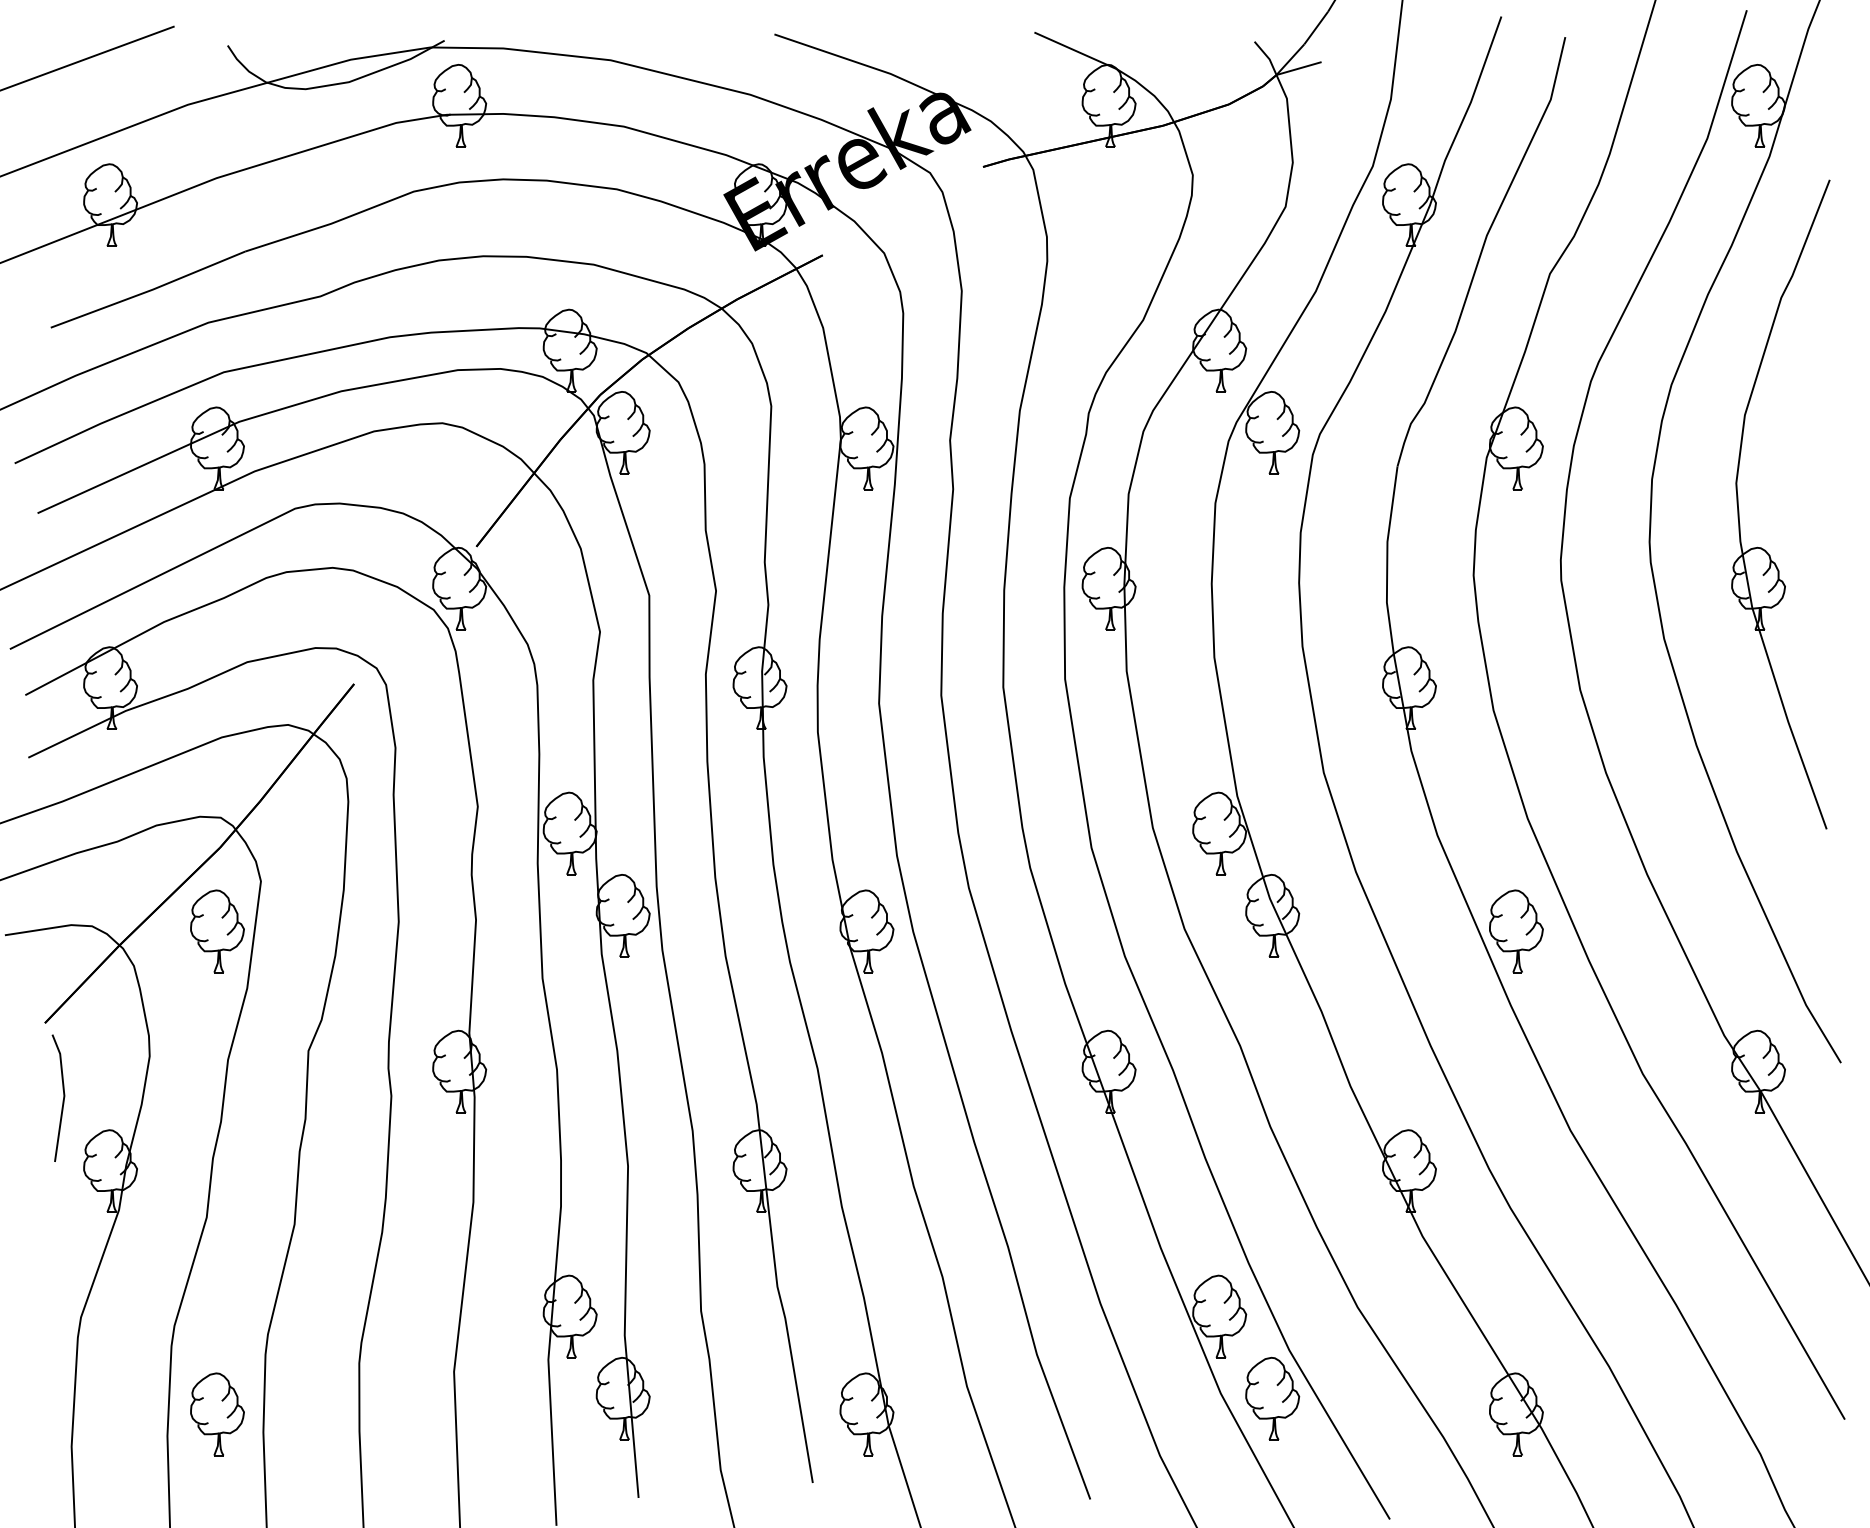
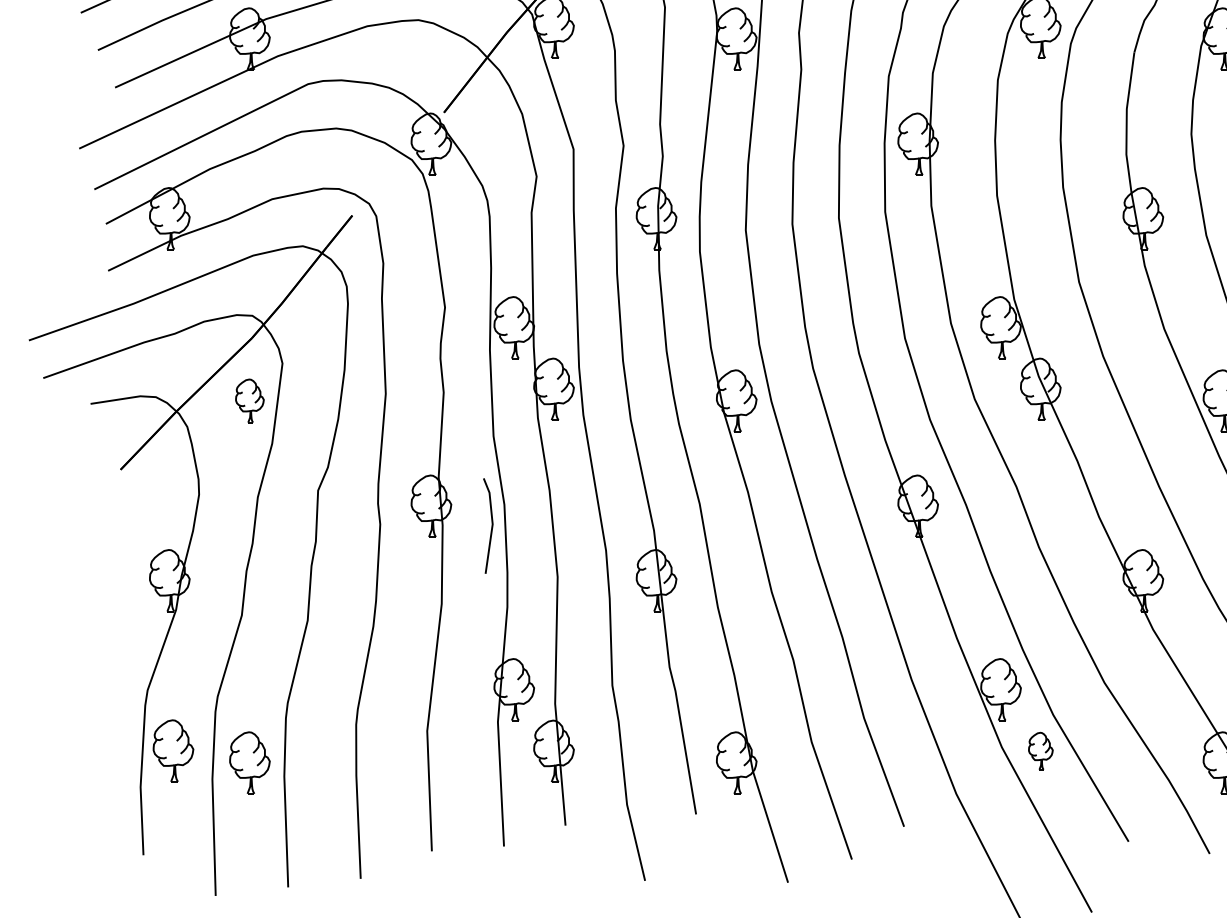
part: (217, 931) -> (249, 401), size x0.7
line: (63, 1097) -> (492, 525), moved
part: (115, 1398) -> (173, 751), added
part: (1272, 1398) -> (1040, 751), size x0.6

